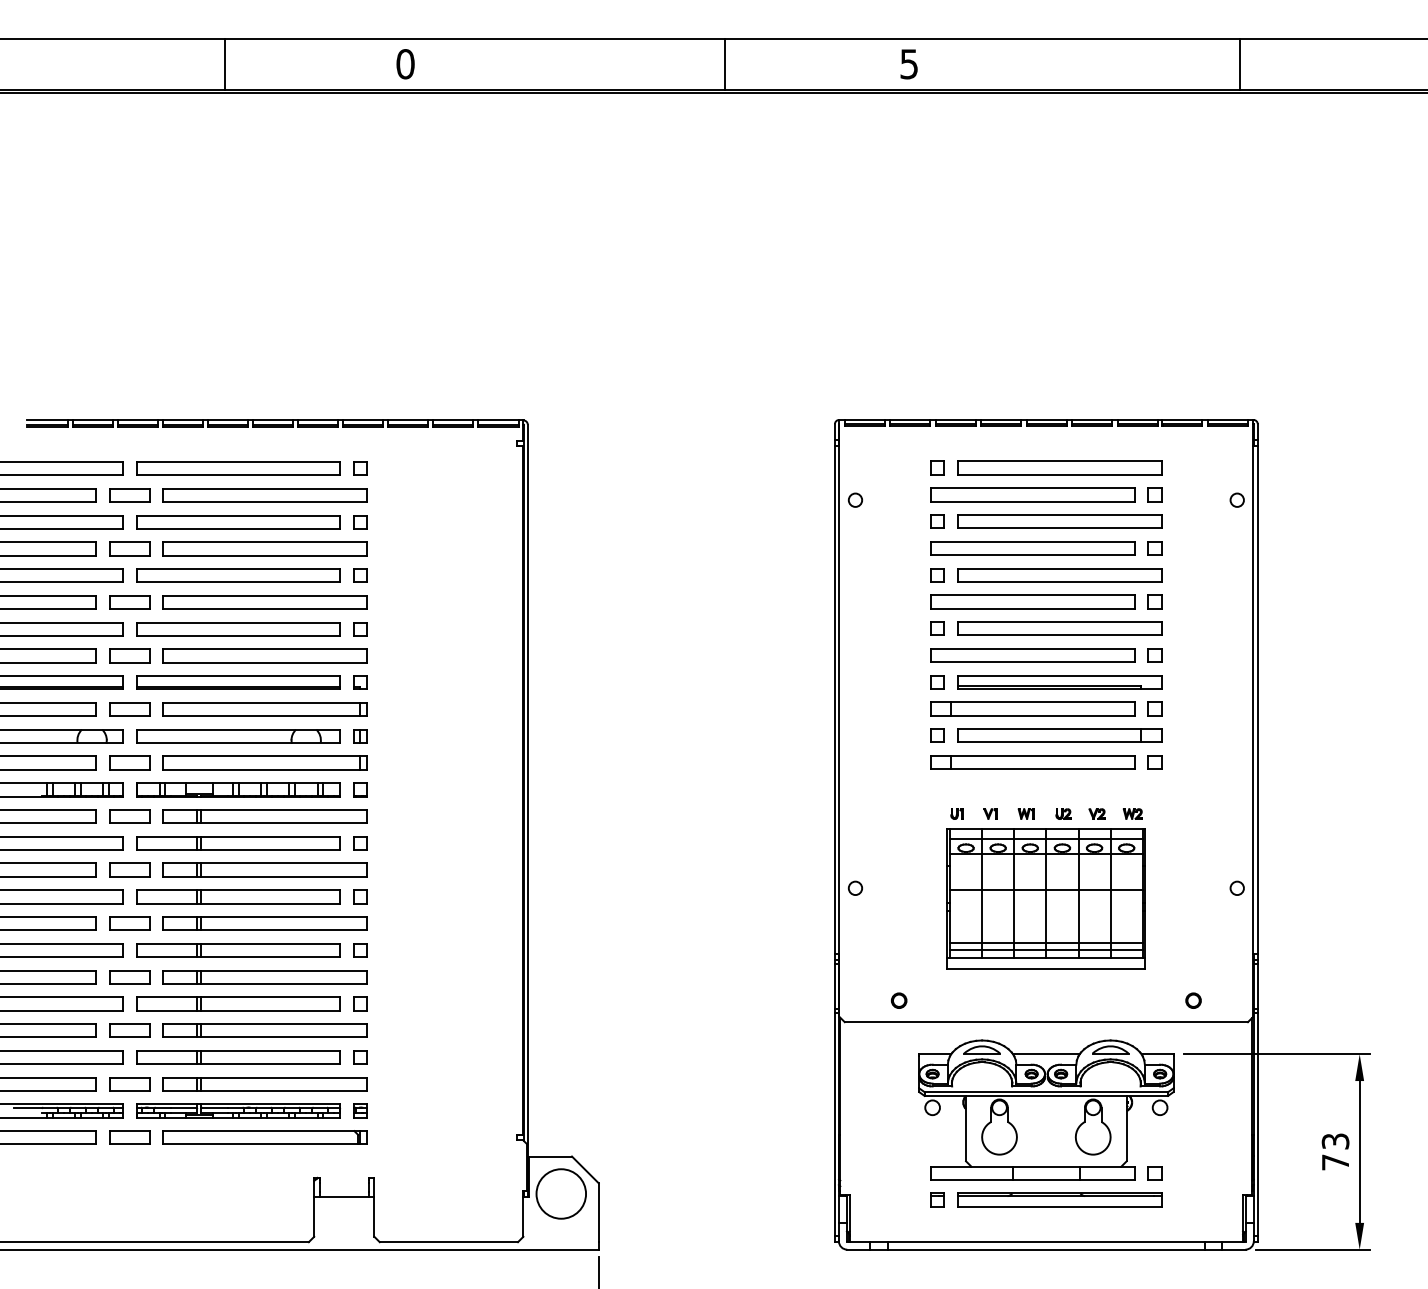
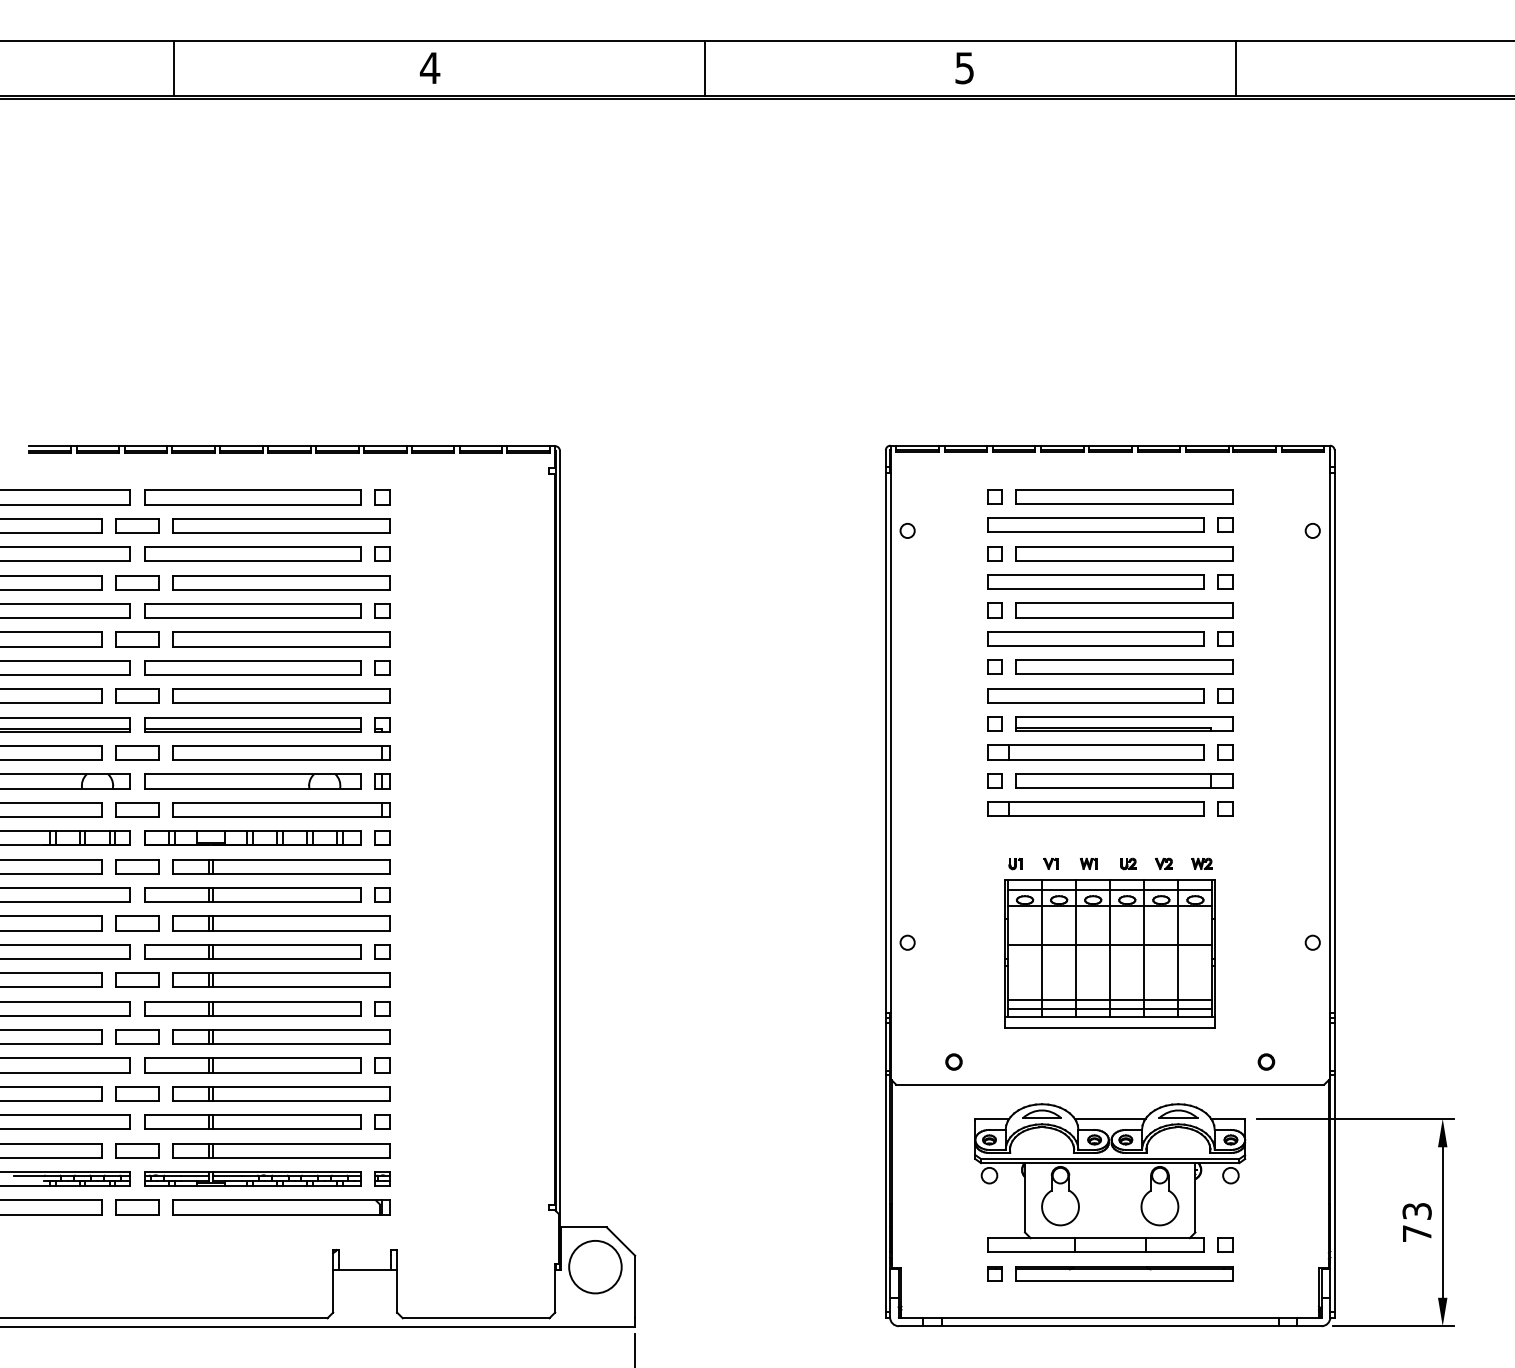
line: (224, 64) -> (173, 68), moved
text: (404, 64) -> (429, 68), 0 -> 4
line: (724, 64) -> (704, 68), moved
line: (1239, 64) -> (1235, 68), moved

